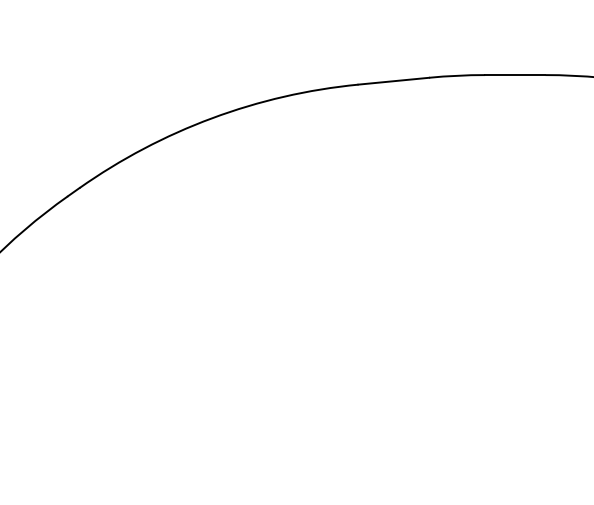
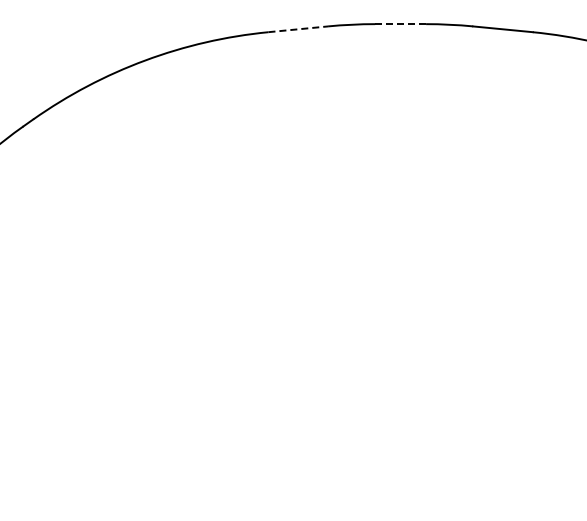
line: (516, 75) -> (401, 24), solid -> dashed
line: (394, 81) -> (298, 29), solid -> dashed

